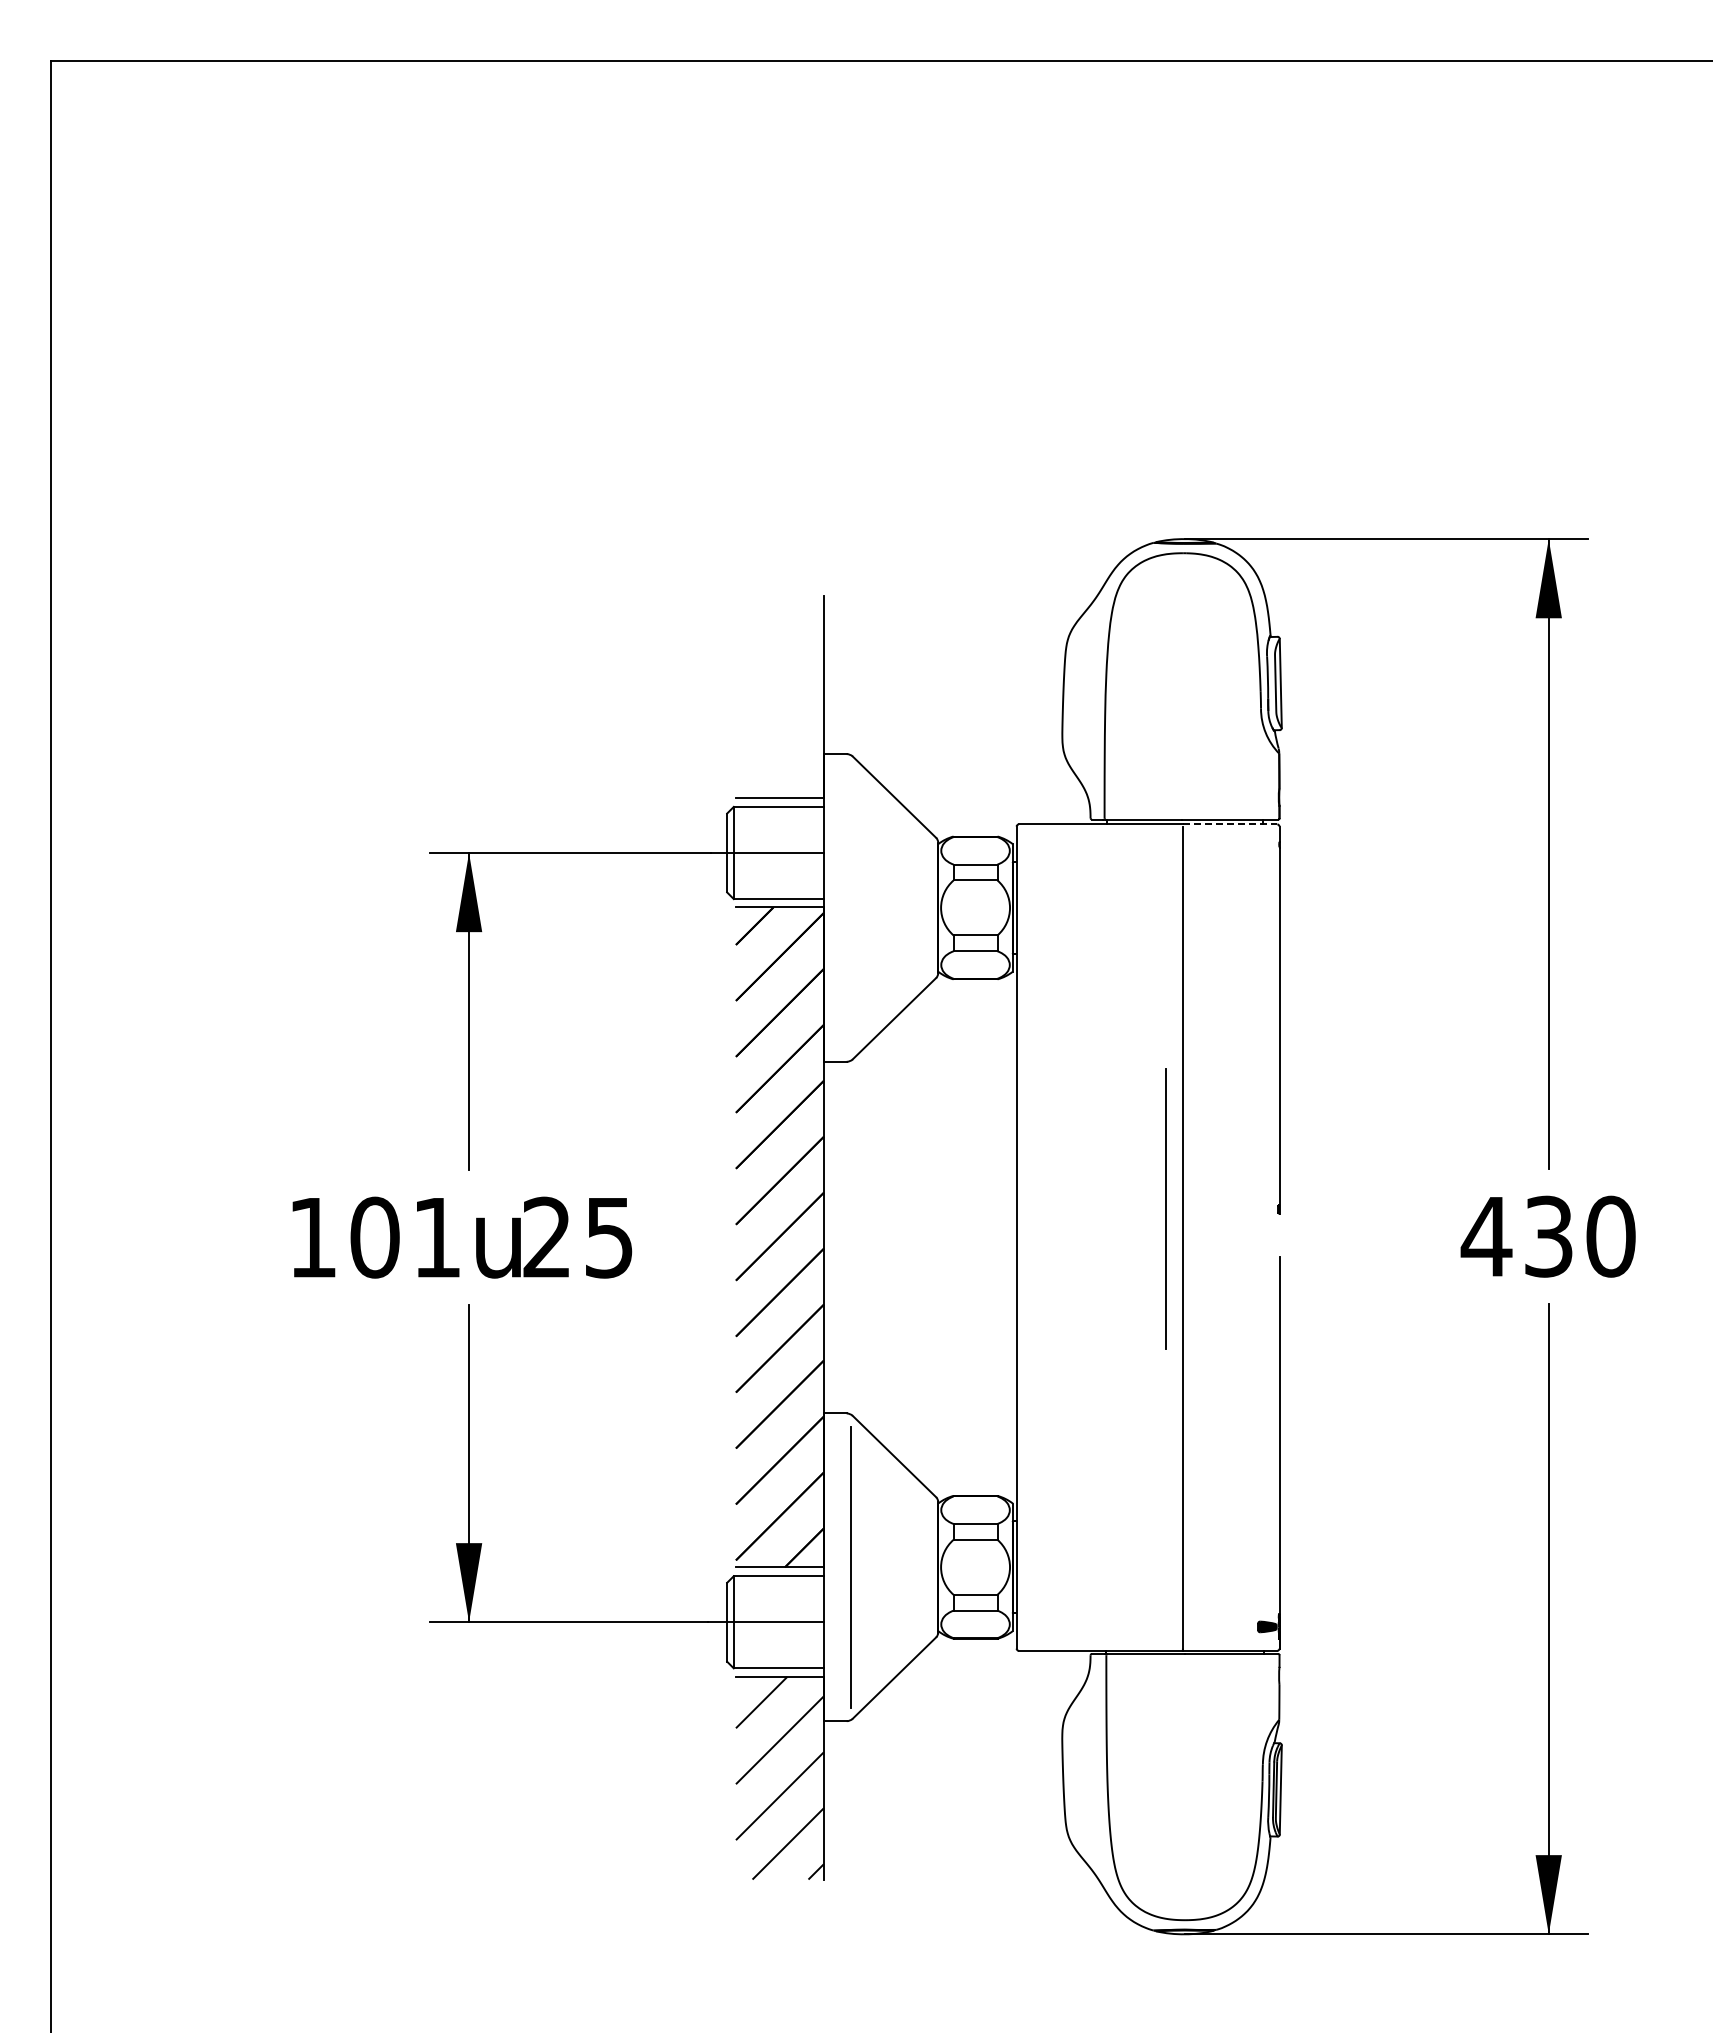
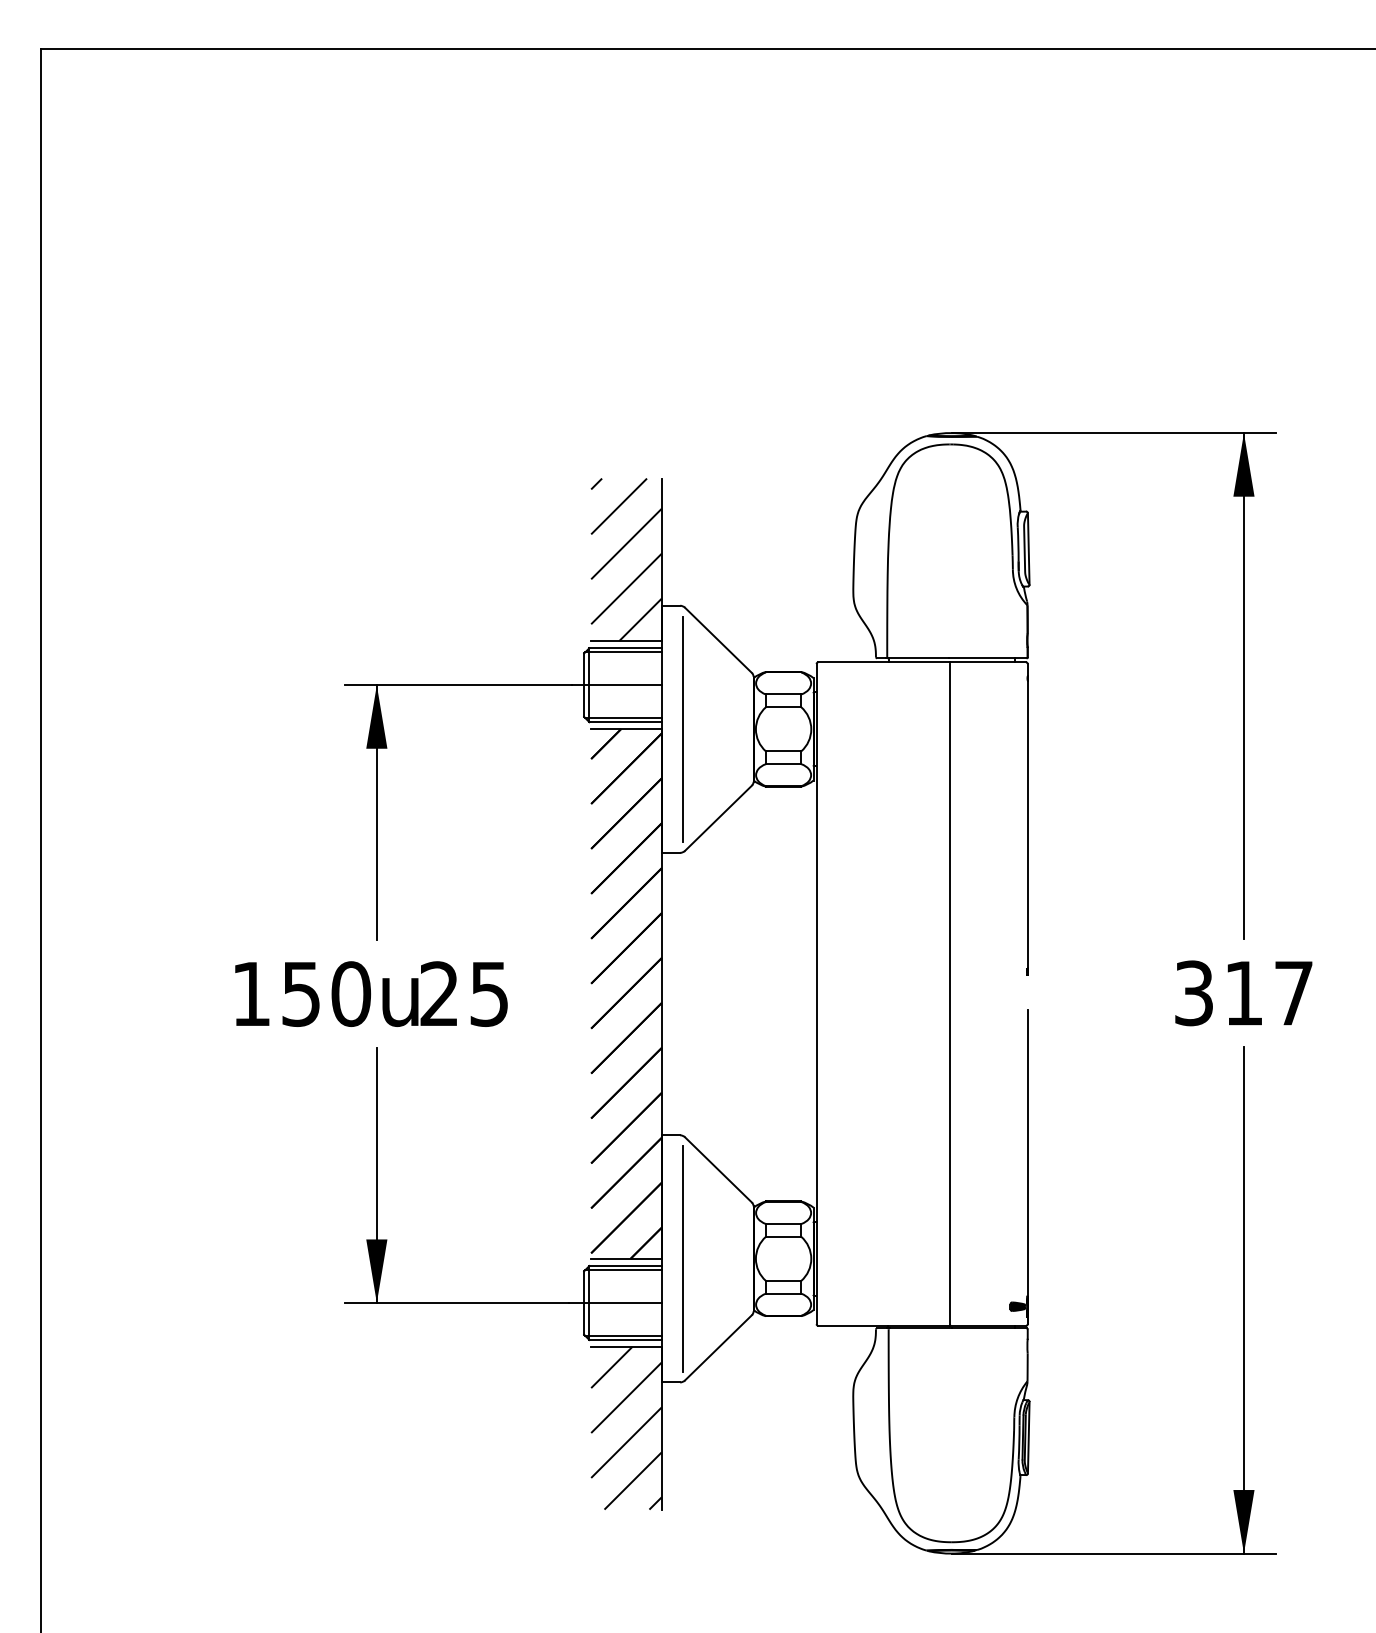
hatch: (779, 696) -> (626, 559), added
line: (775, 812) -> (622, 652), added
line: (1230, 824) -> (988, 662), dashed -> solid
line: (775, 893) -> (622, 717), added
line: (1165, 1208) -> (683, 728), moved
text: (1547, 1236) -> (1242, 993), 430 -> 317
text: (405, 1237) -> (325, 993), 101 -> 150
line: (775, 1581) -> (622, 1270), added
line: (775, 1663) -> (622, 1336), added

